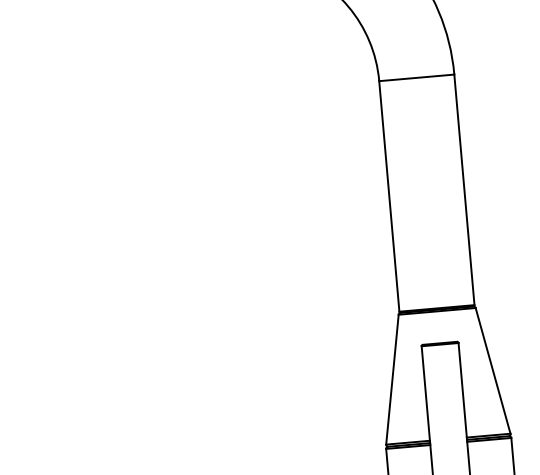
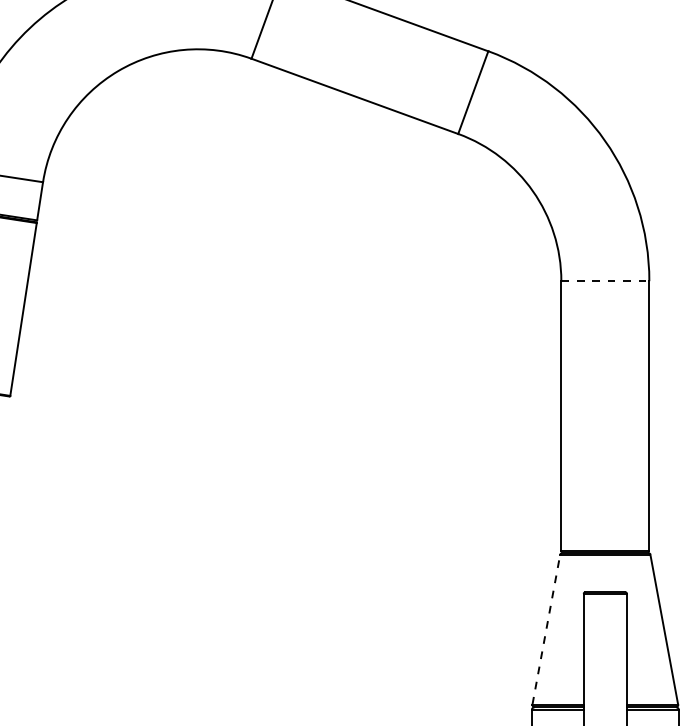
line: (416, 78) -> (605, 281), solid -> dashed
line: (392, 379) -> (546, 629), solid -> dashed

